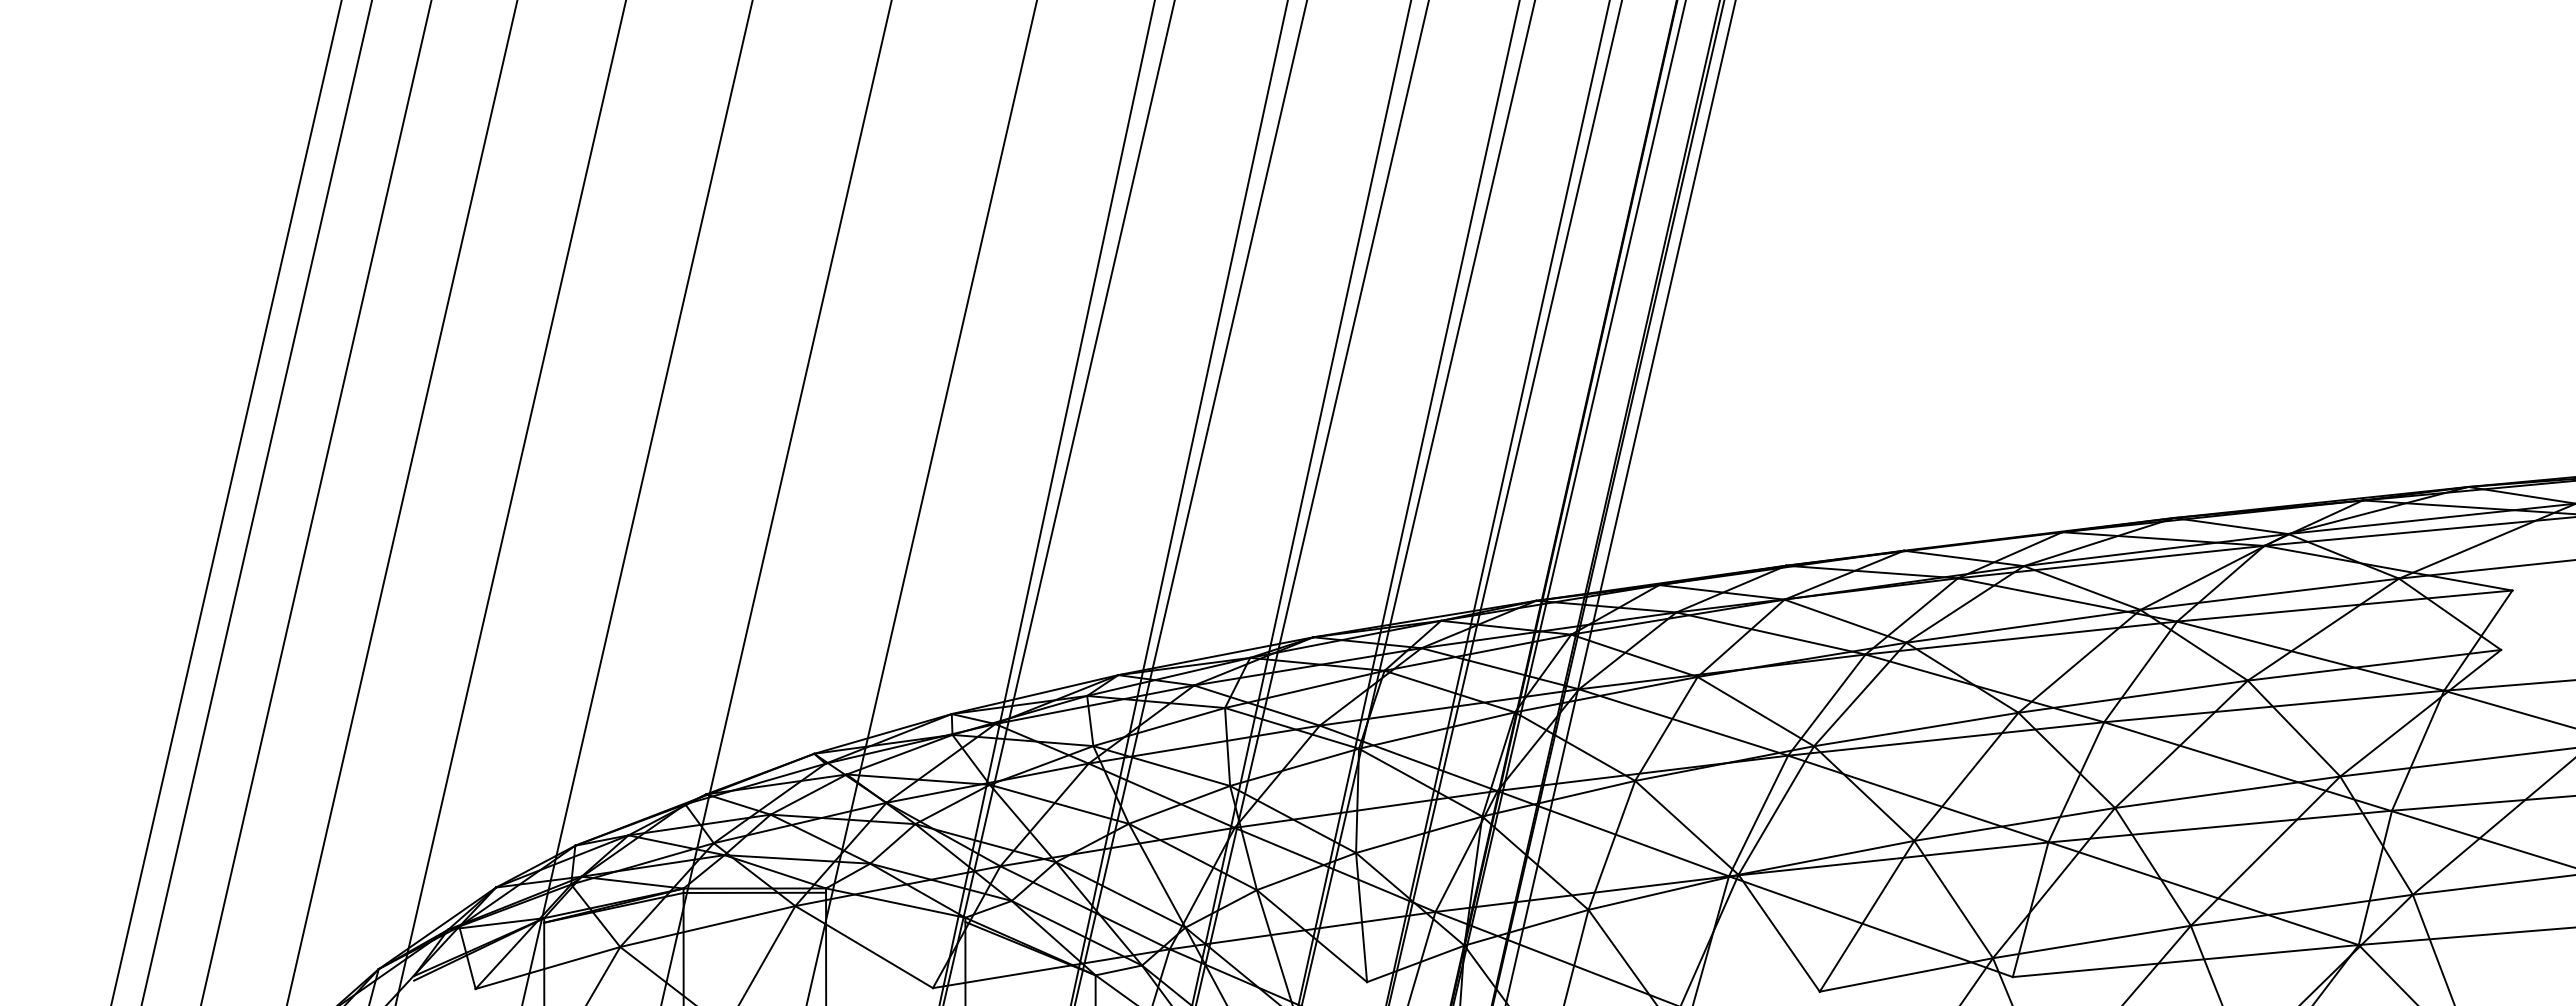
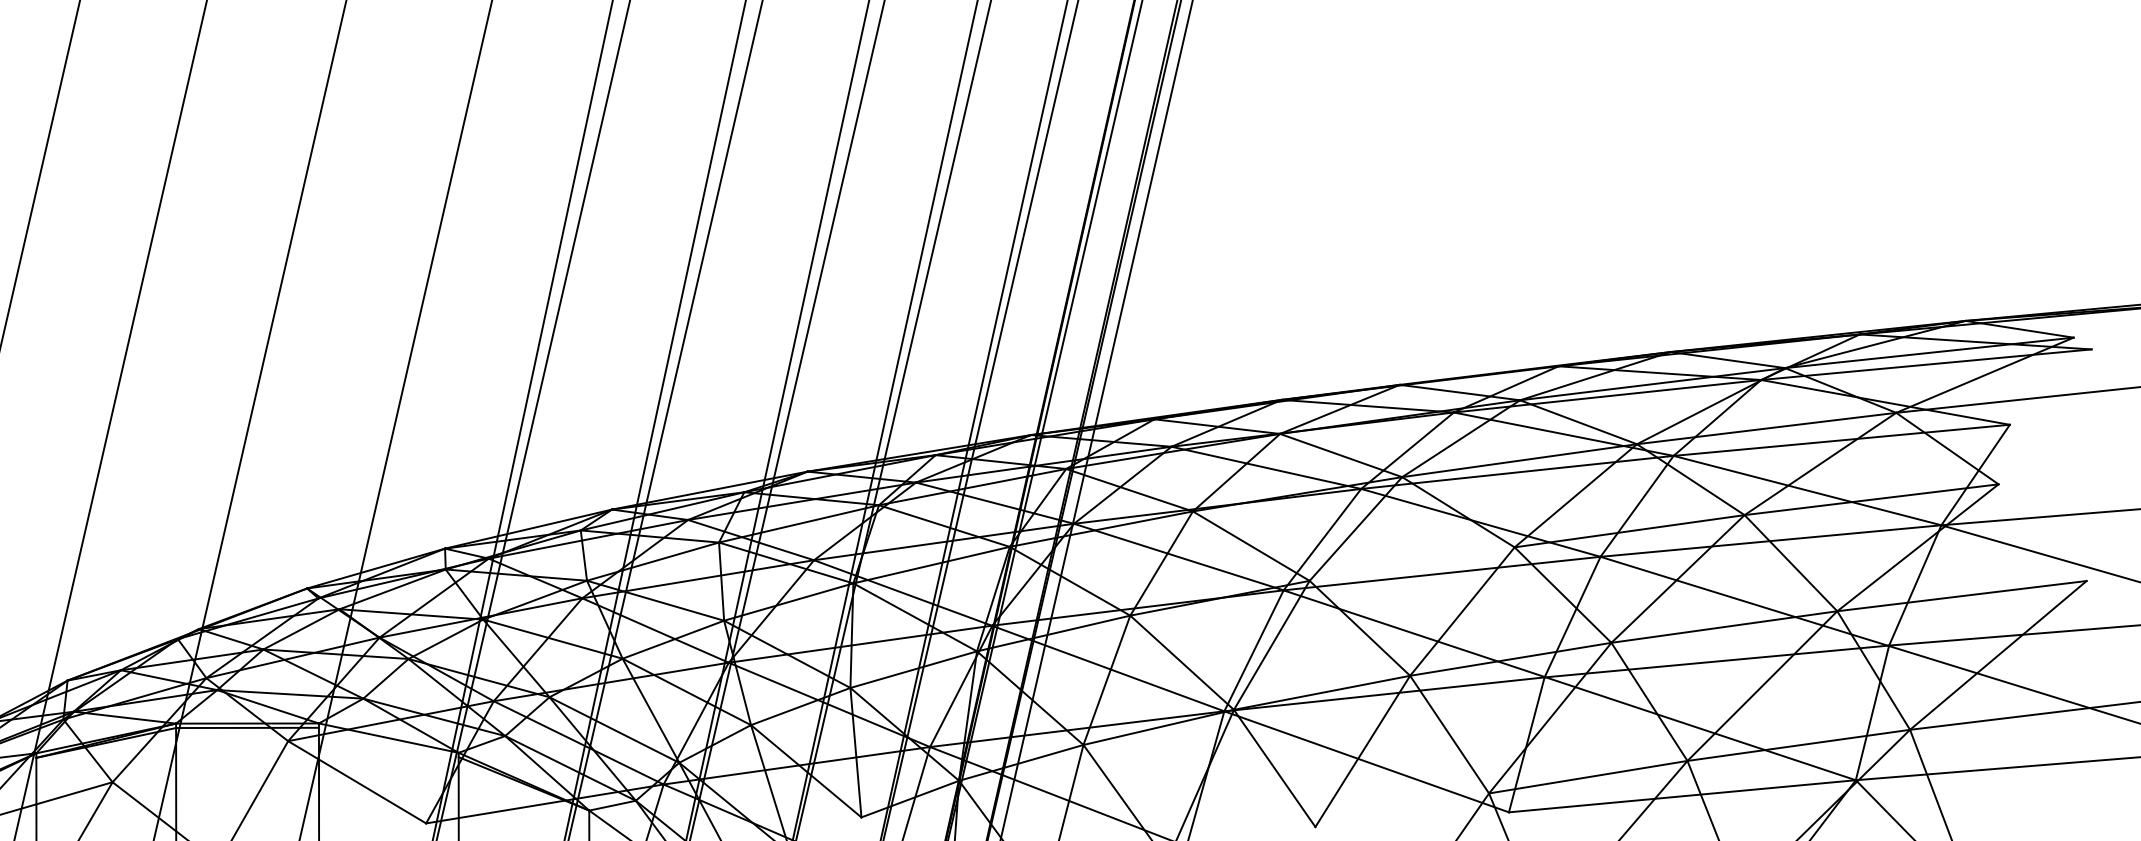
line: (1916, 729) -> (1412, 564), removed
line: (707, 926) -> (200, 761), removed
line: (1905, 974) -> (1401, 809), removed

